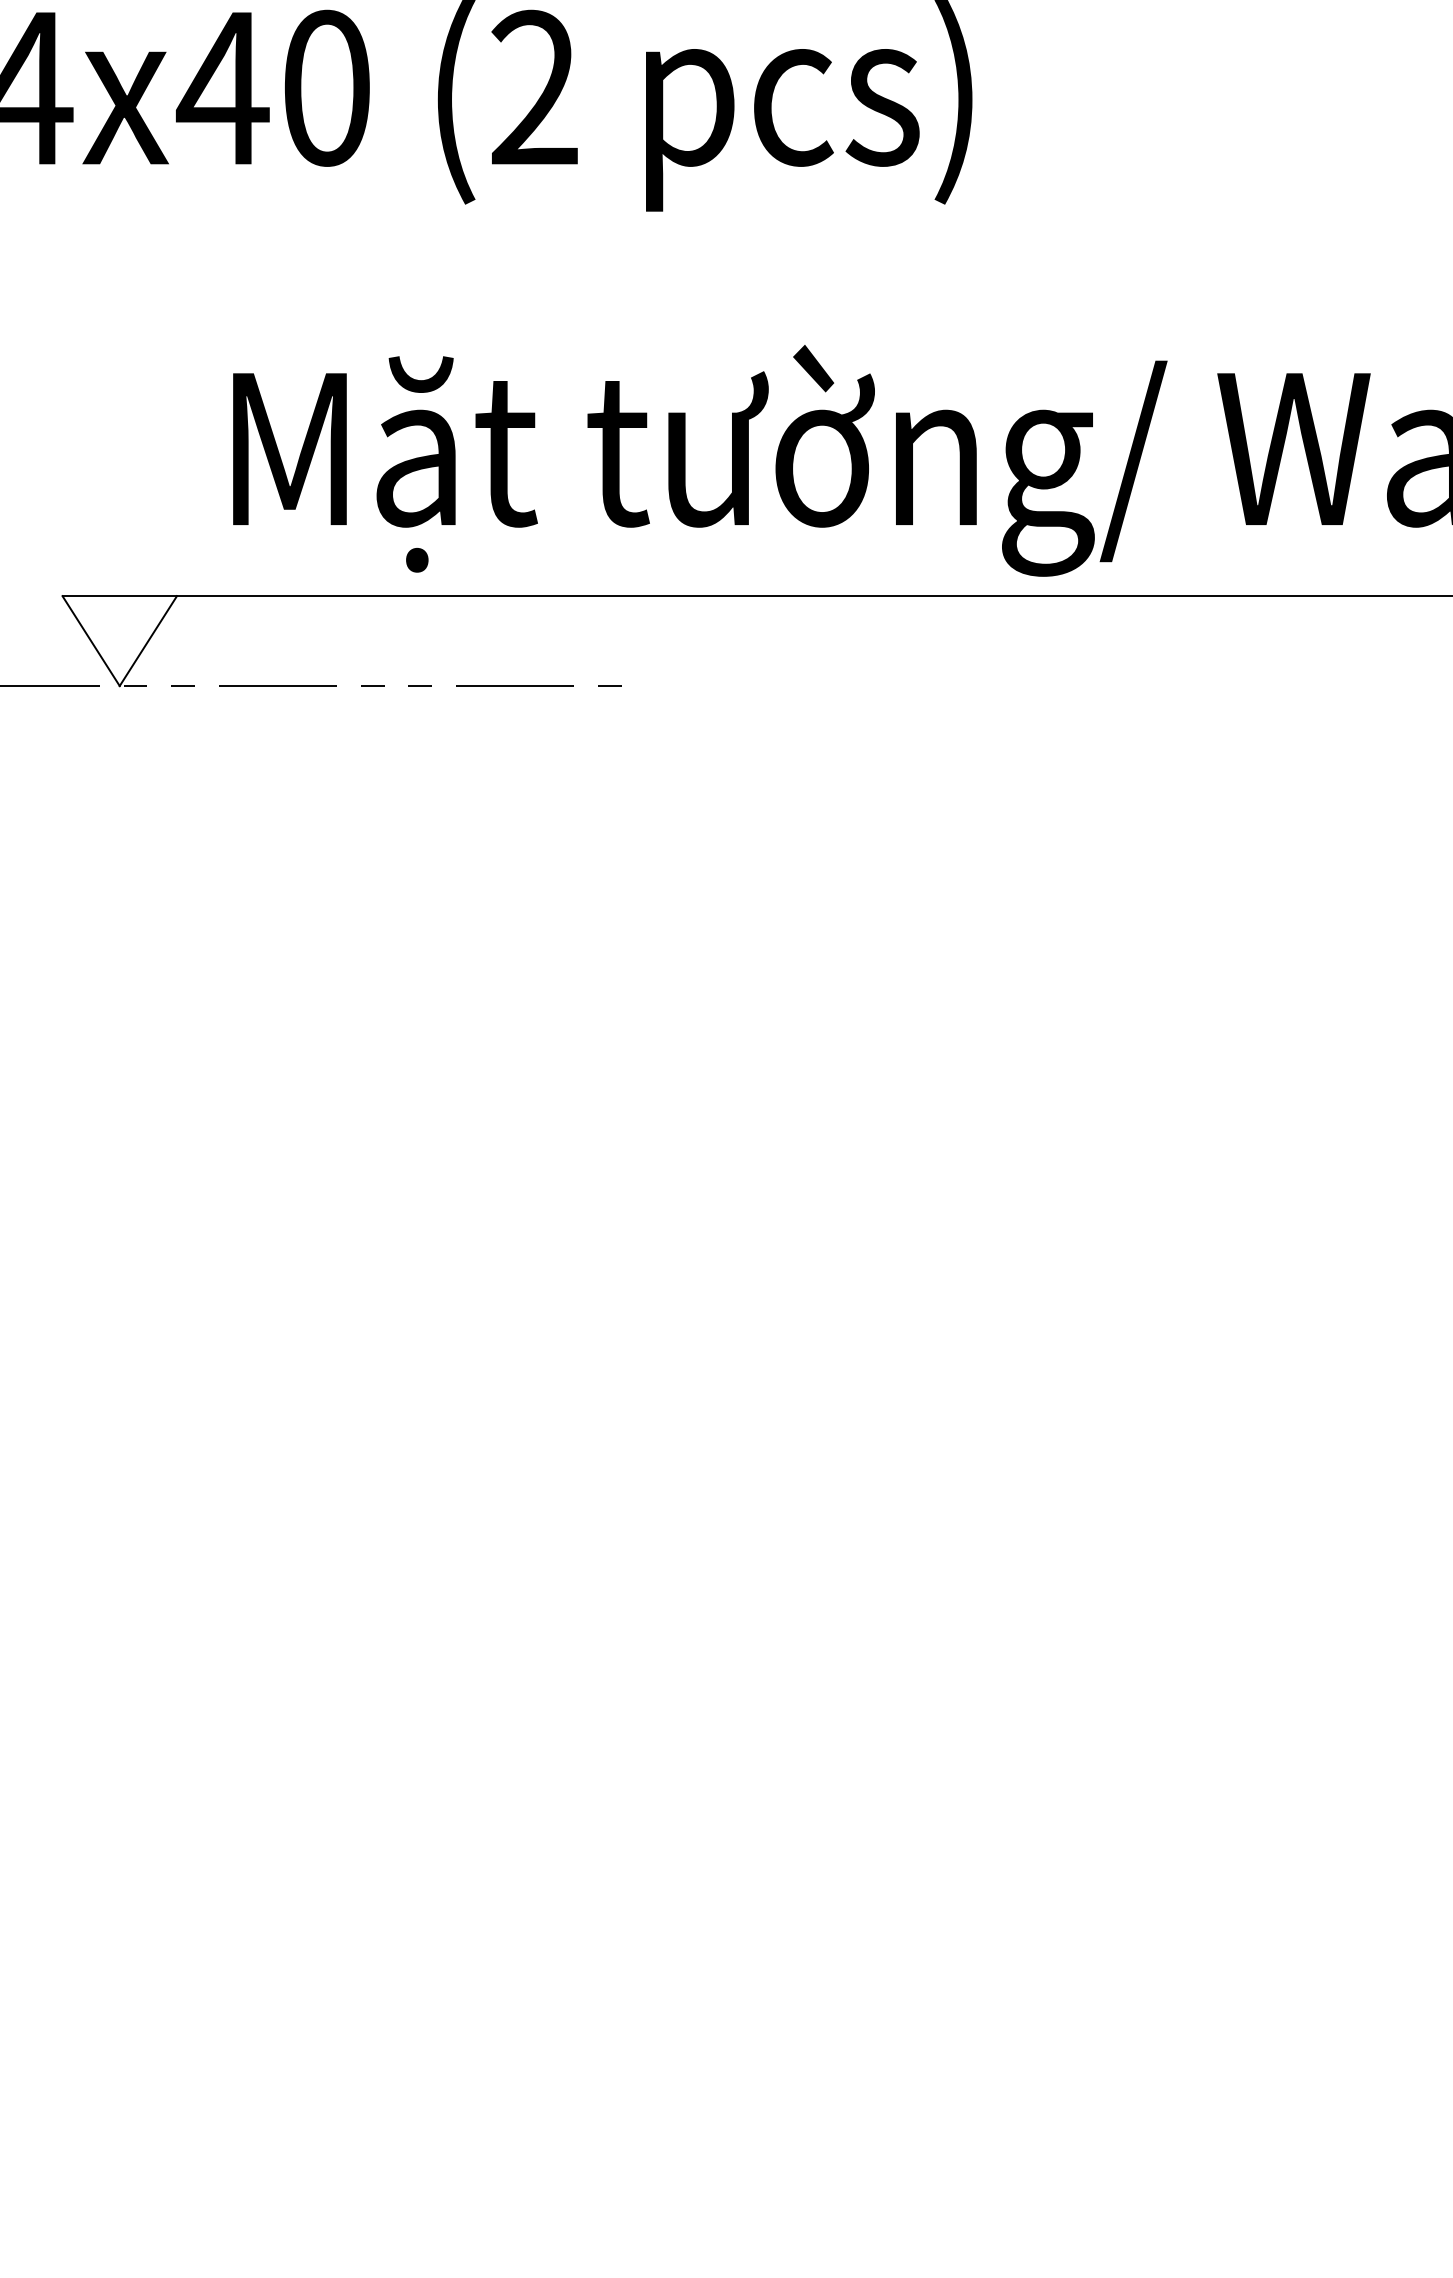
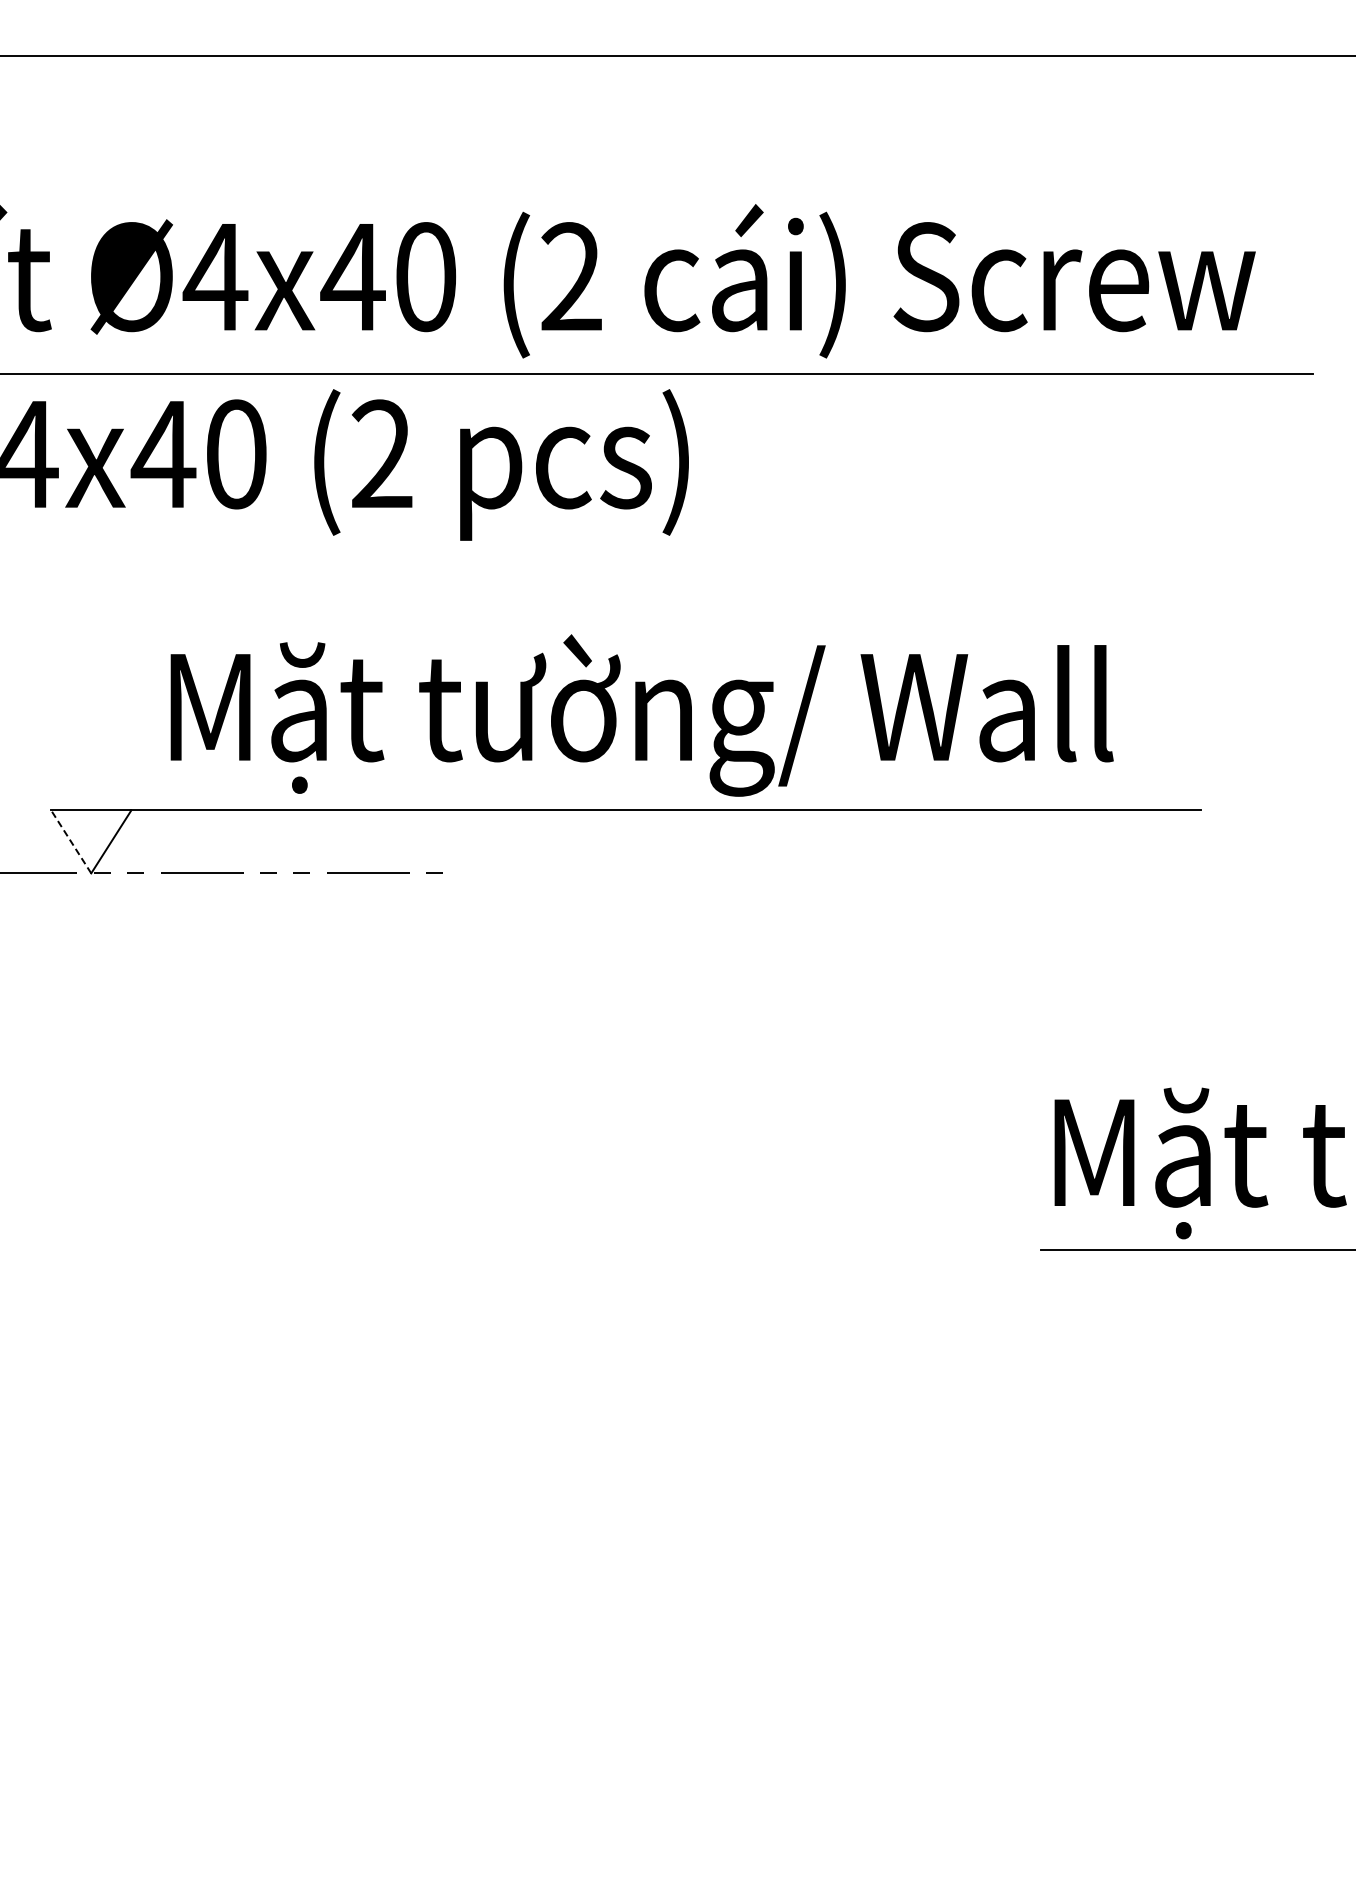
line: (90, 640) -> (70, 841), solid -> dashed

